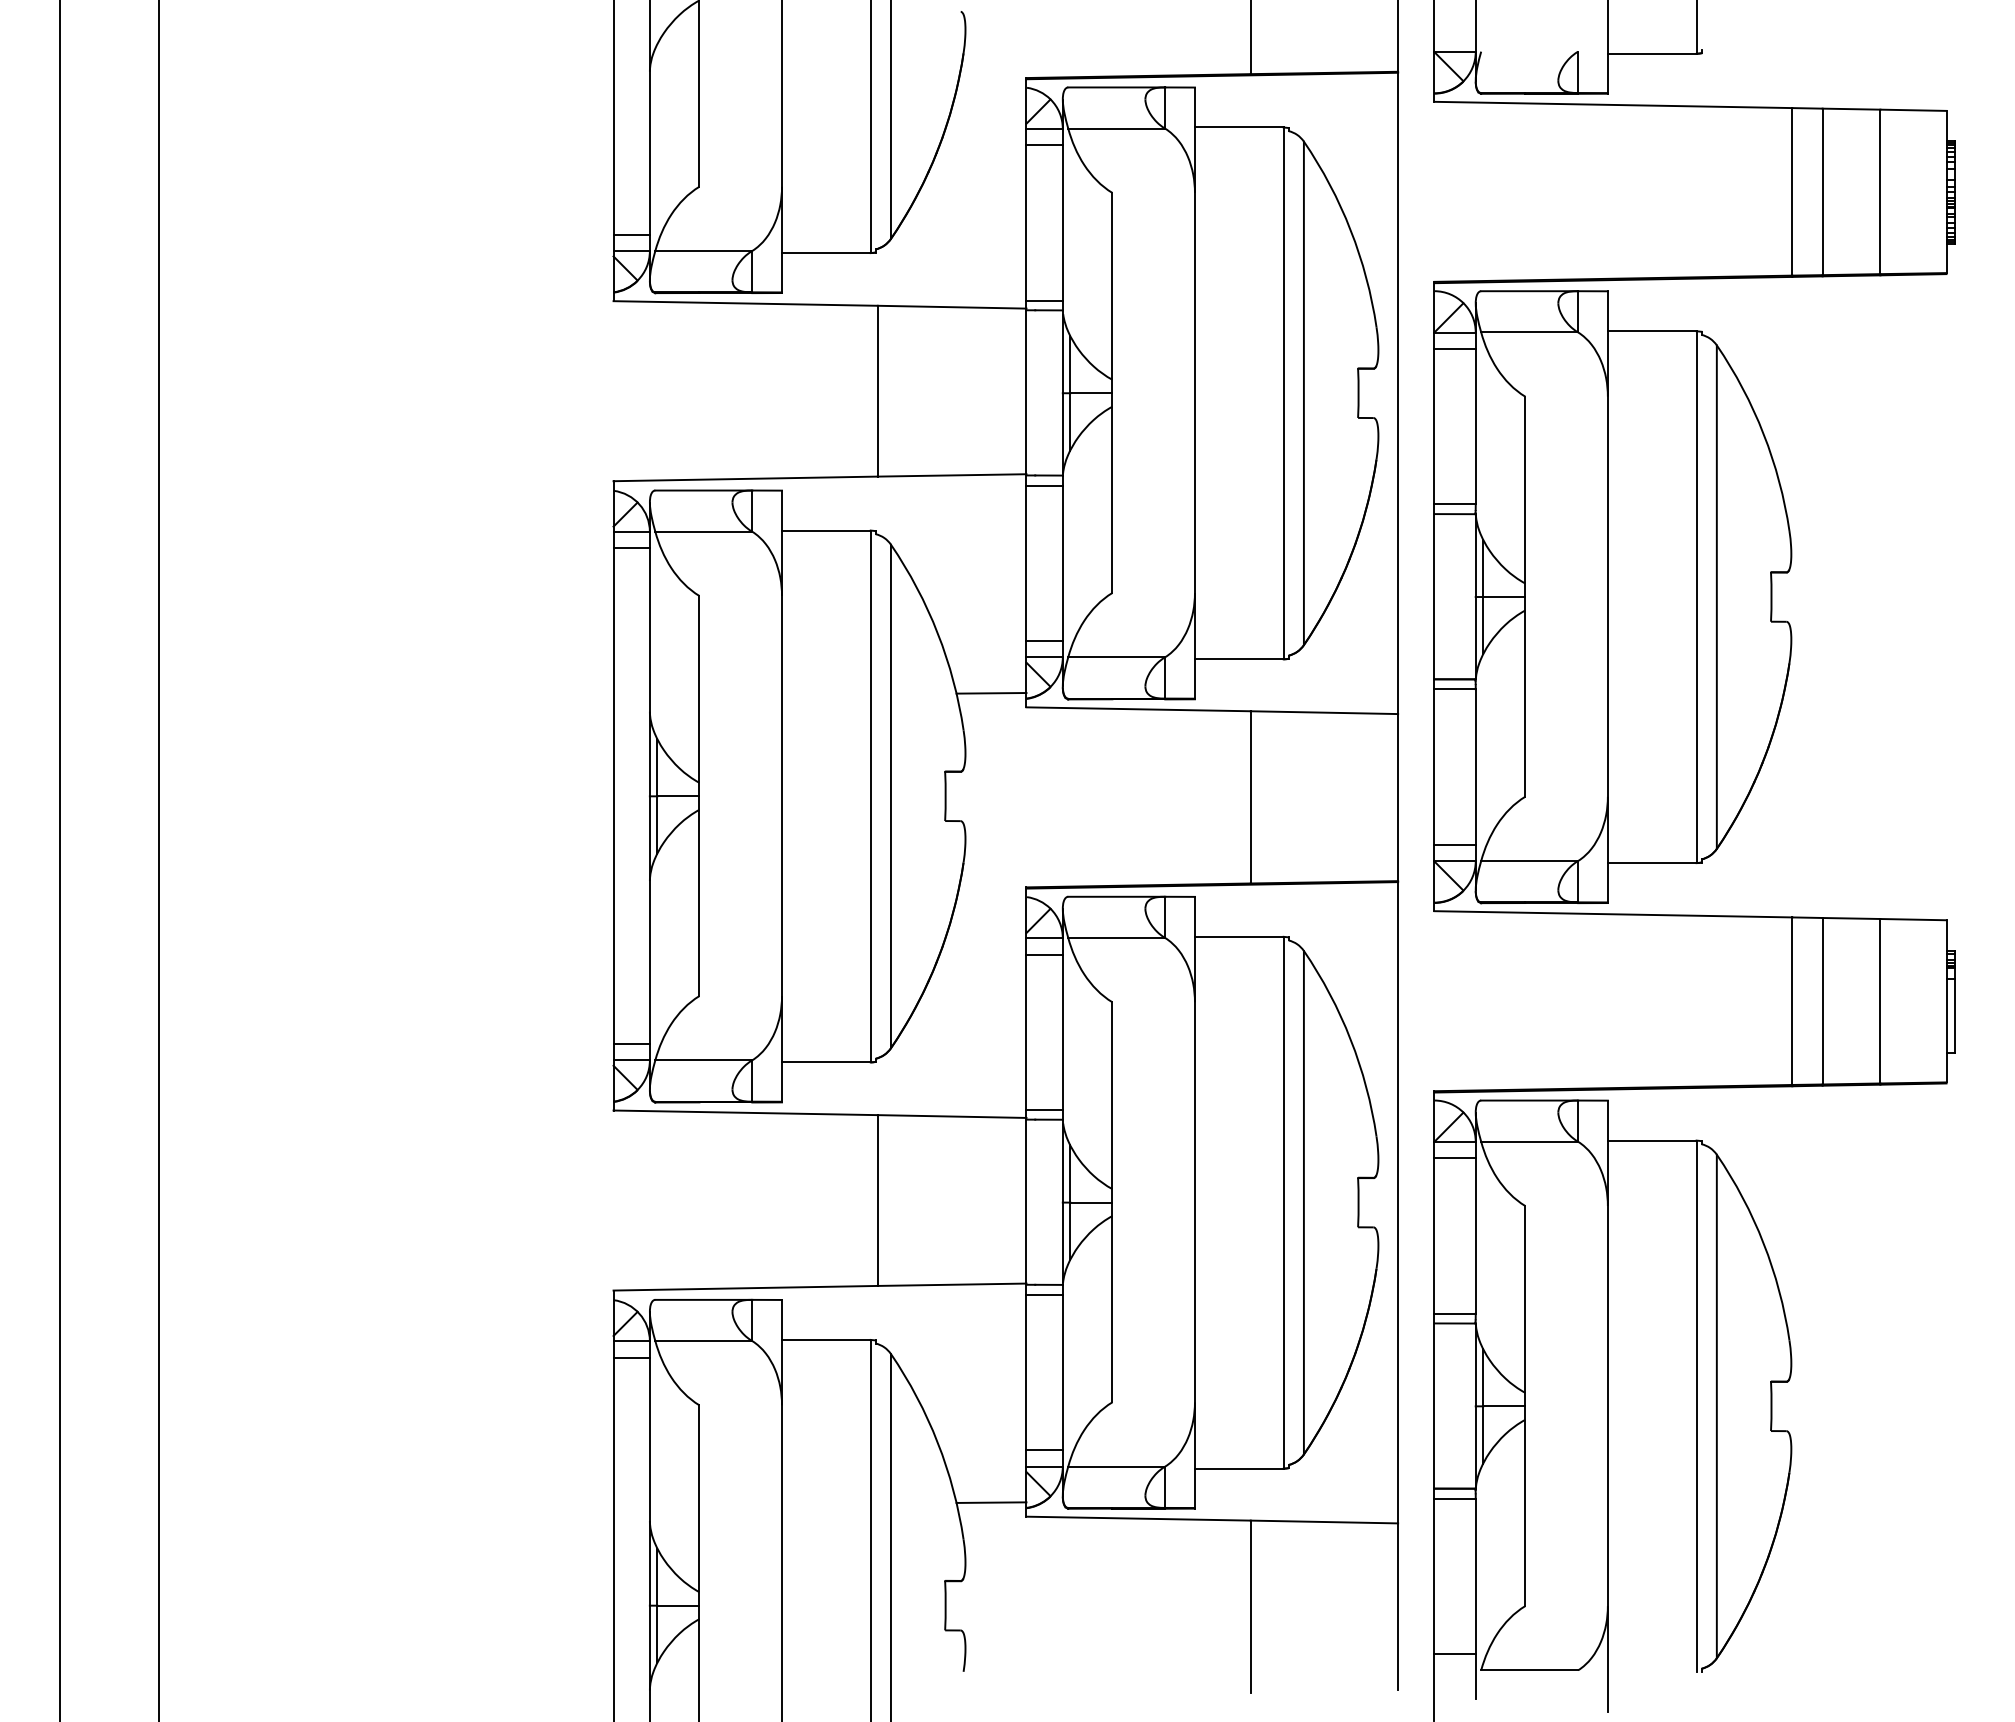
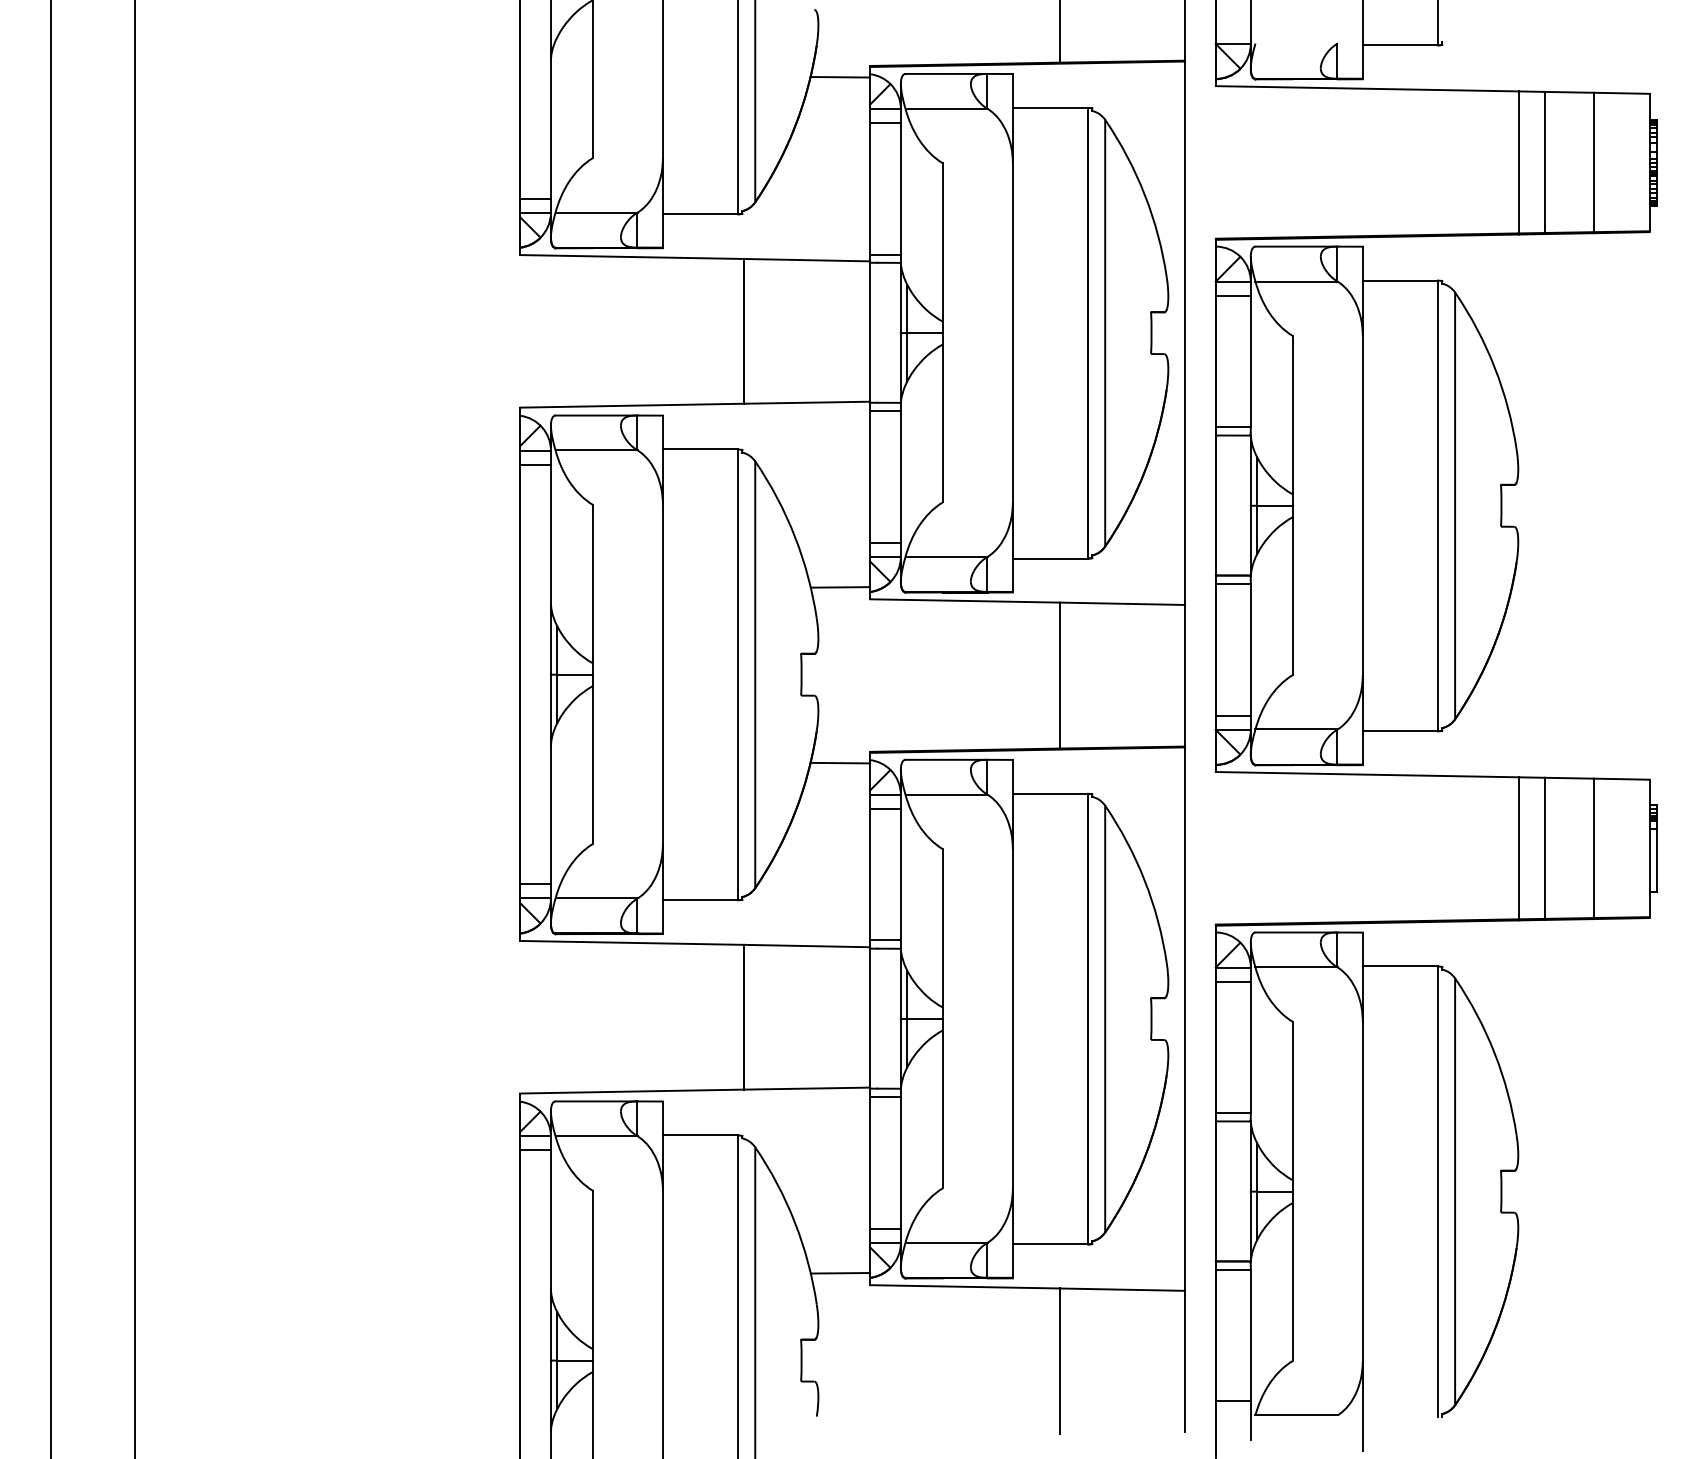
line: (991, 91) -> (840, 77), added
line: (991, 899) -> (840, 762), added

